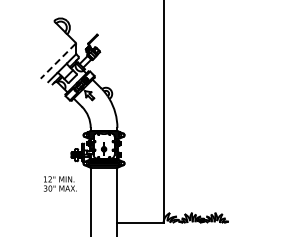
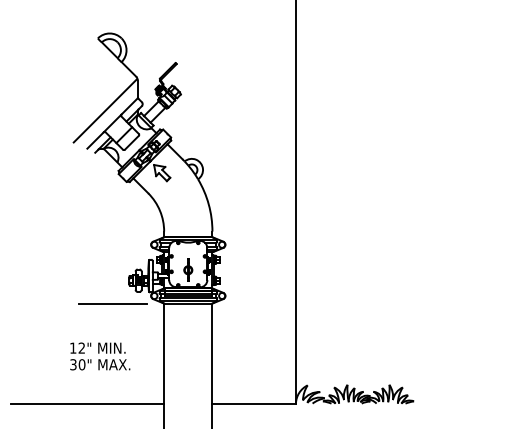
line: (58, 61) -> (105, 111), dashed -> solid
line: (62, 167) -> (113, 303), added
text: (60, 183) -> (100, 355), moved
line: (47, 223) -> (85, 404), added

